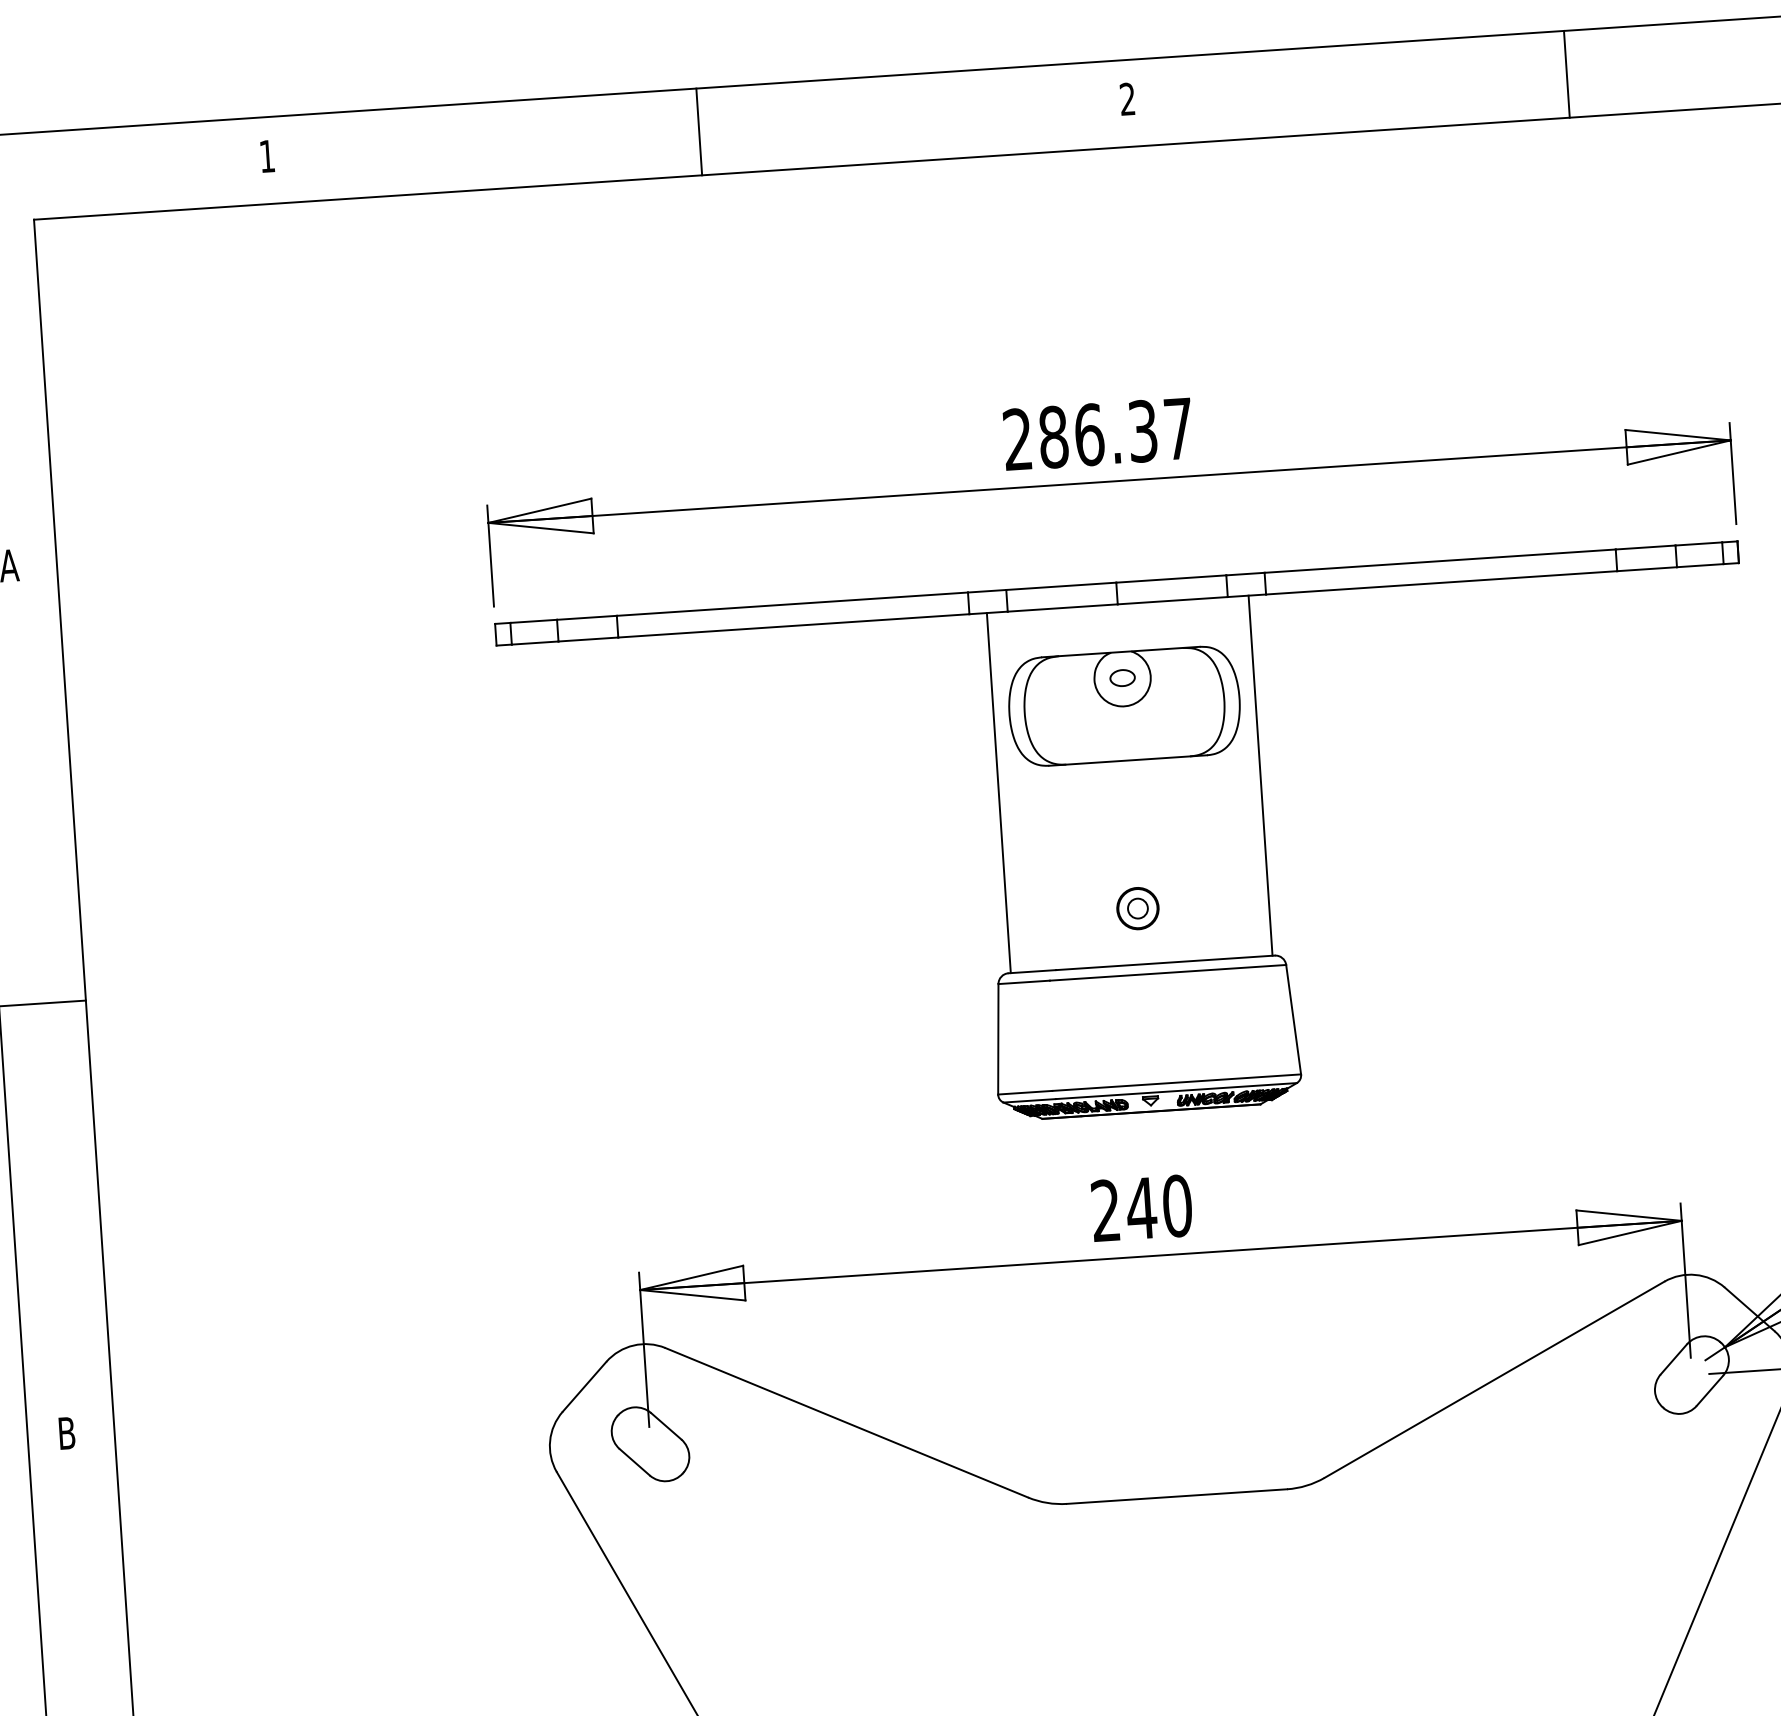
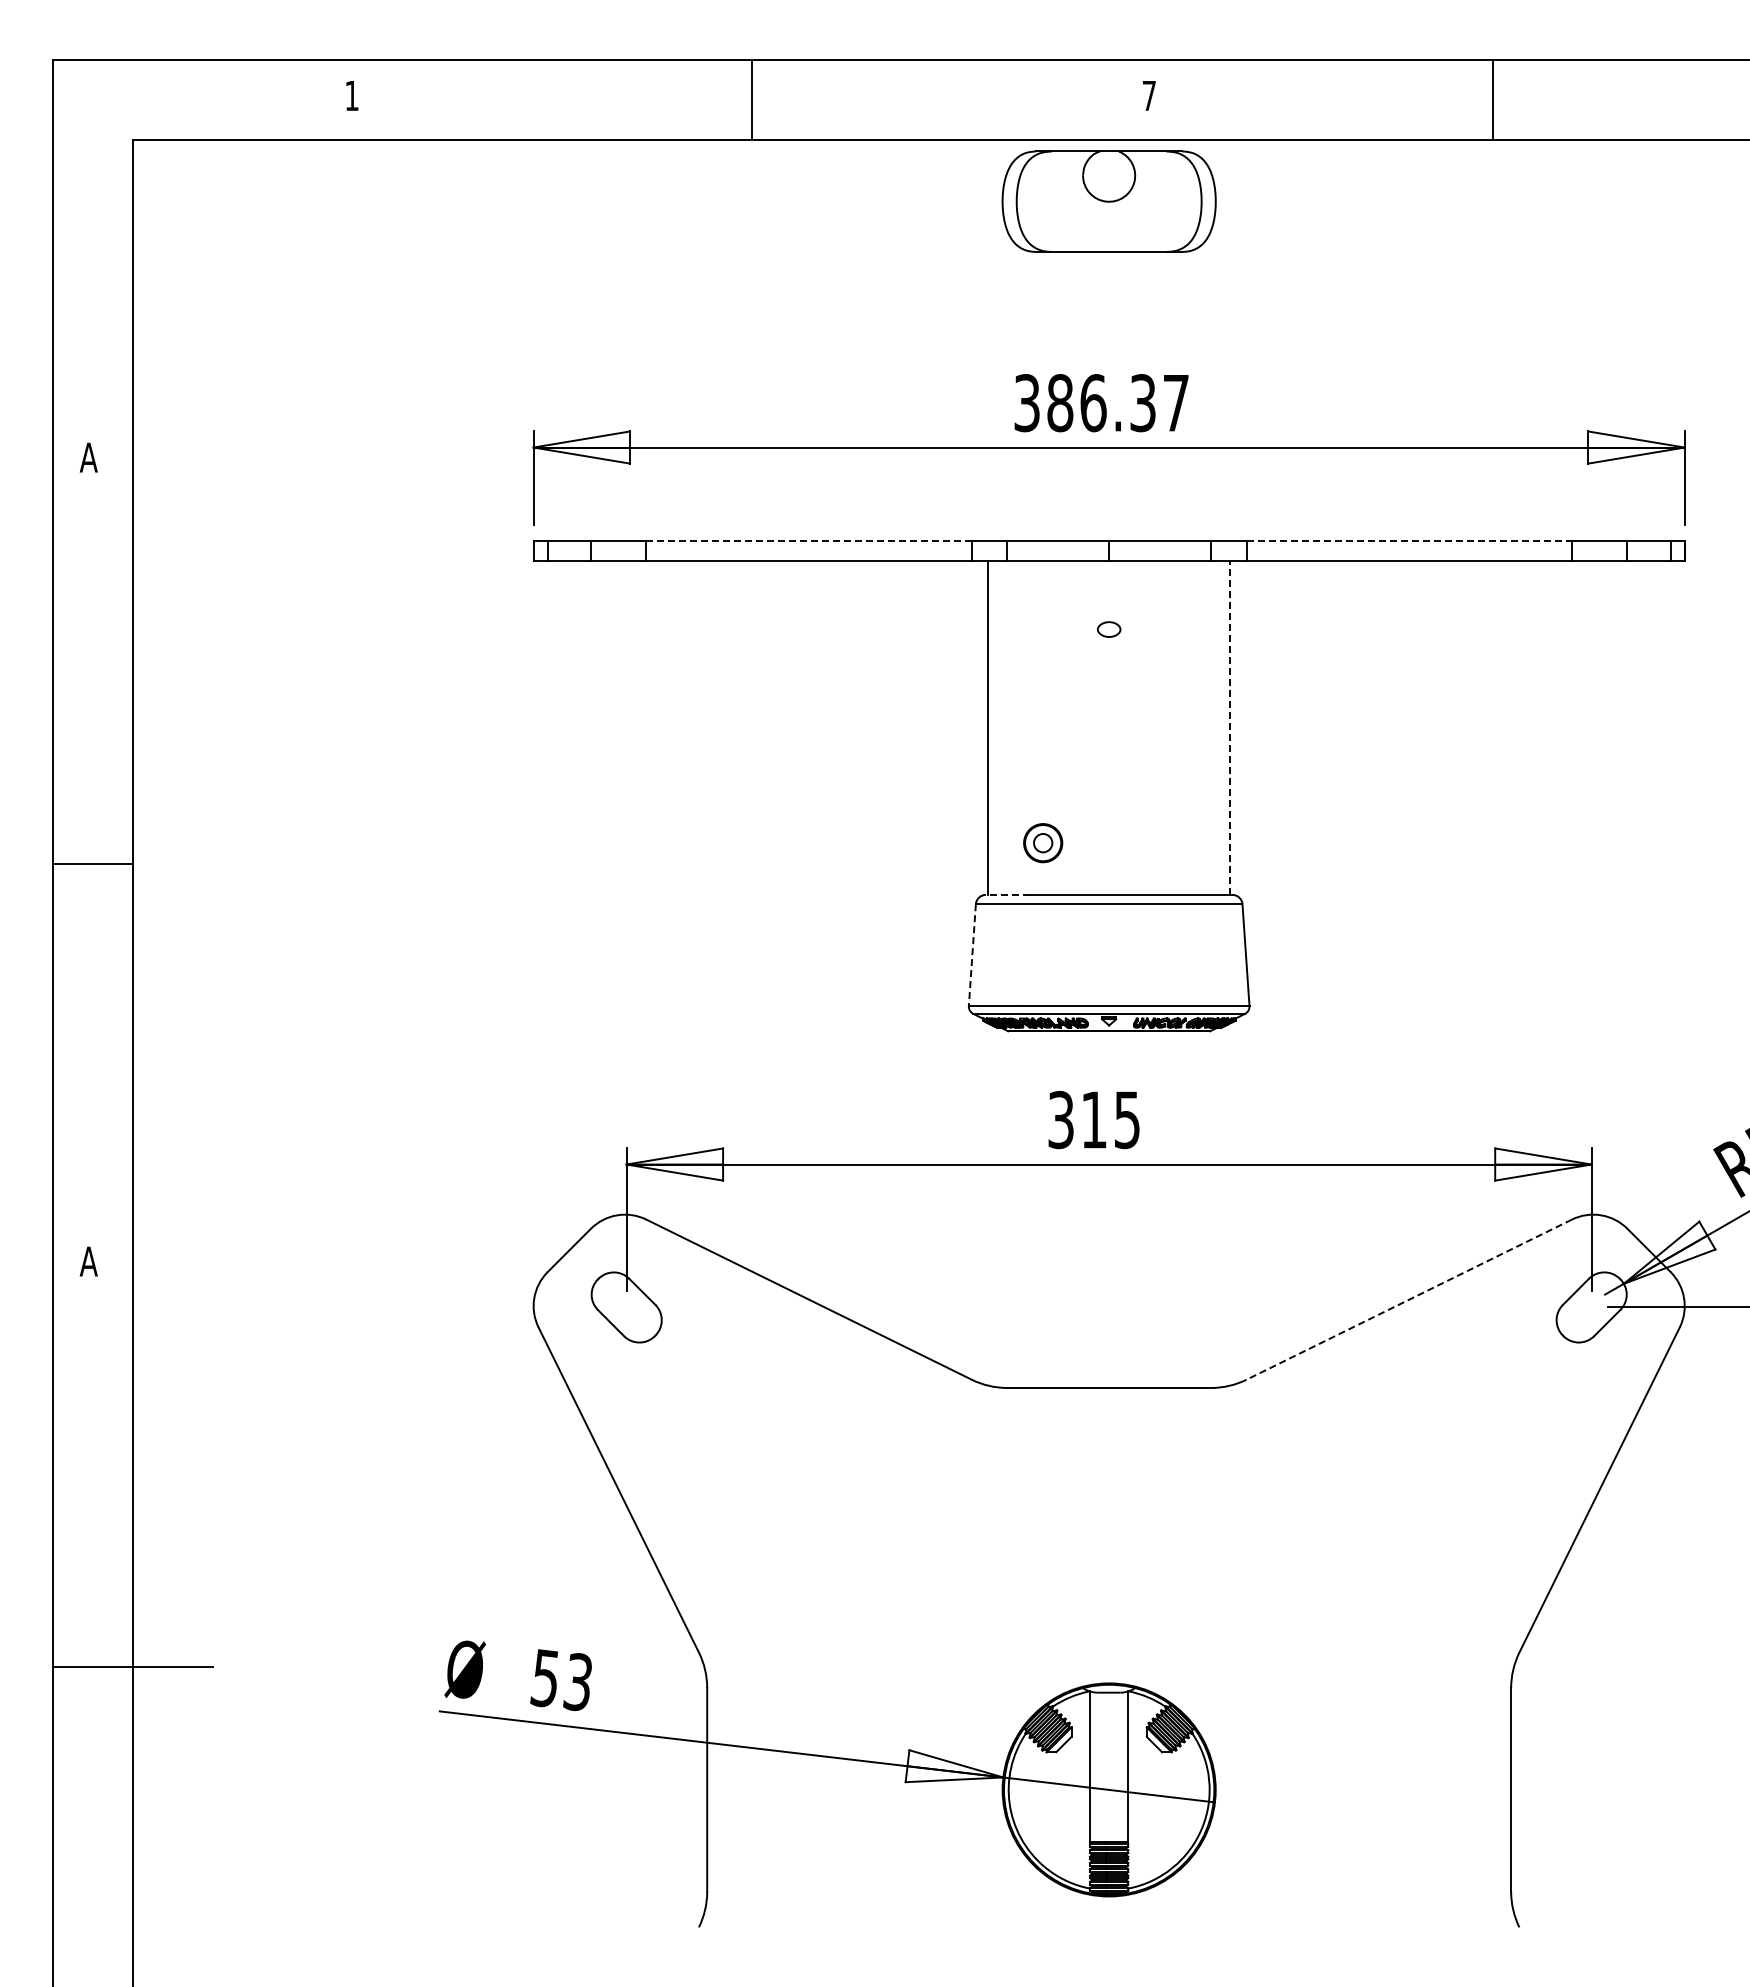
line: (1566, 74) -> (1492, 99), moved
text: (1126, 98) -> (1148, 95), 2 -> 7
text: (1017, 440) -> (1026, 403), 286.37 -> 386.37
line: (1440, 561) -> (1409, 541), solid -> dashed
line: (792, 604) -> (809, 541), solid -> dashed
part: (1123, 706) -> (1108, 201), moved
line: (1260, 776) -> (1230, 728), solid -> dashed
part: (1138, 908) -> (1043, 843), moved
line: (1031, 971) -> (1007, 894), solid -> dashed
line: (998, 1039) -> (972, 955), solid -> dashed
text: (1141, 1207) -> (1094, 1119), 240 -> 315
line: (1493, 1379) -> (1408, 1299), solid -> dashed
text: (66, 1433) -> (88, 1261), B -> A

